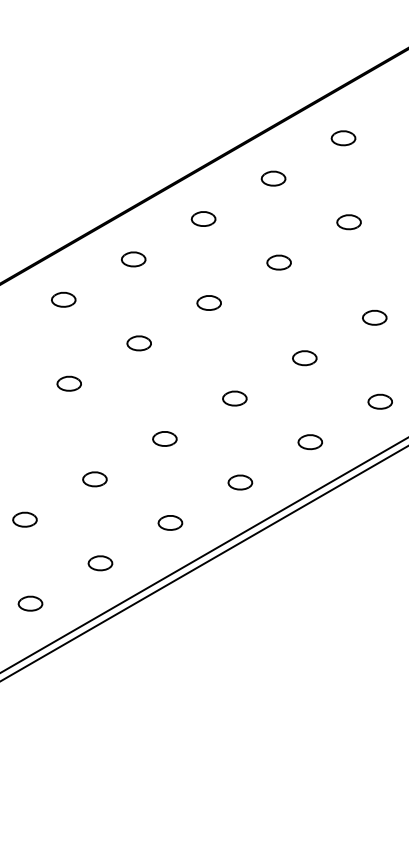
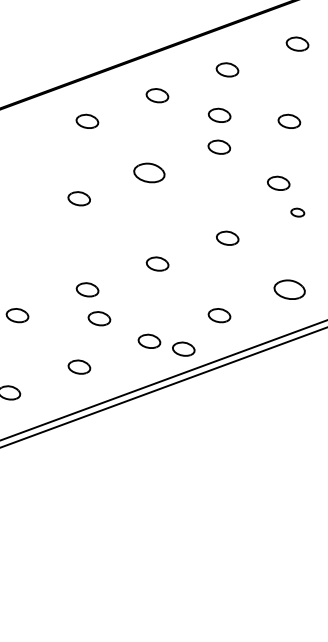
part: (203, 268) -> (219, 114), added
part: (278, 330) -> (278, 183), added
part: (138, 343) -> (148, 172), size x1.4
part: (304, 358) -> (297, 212), size x0.6
part: (309, 442) -> (288, 290), size x1.4
part: (112, 507) -> (99, 318), added
part: (208, 524) -> (183, 348), added

